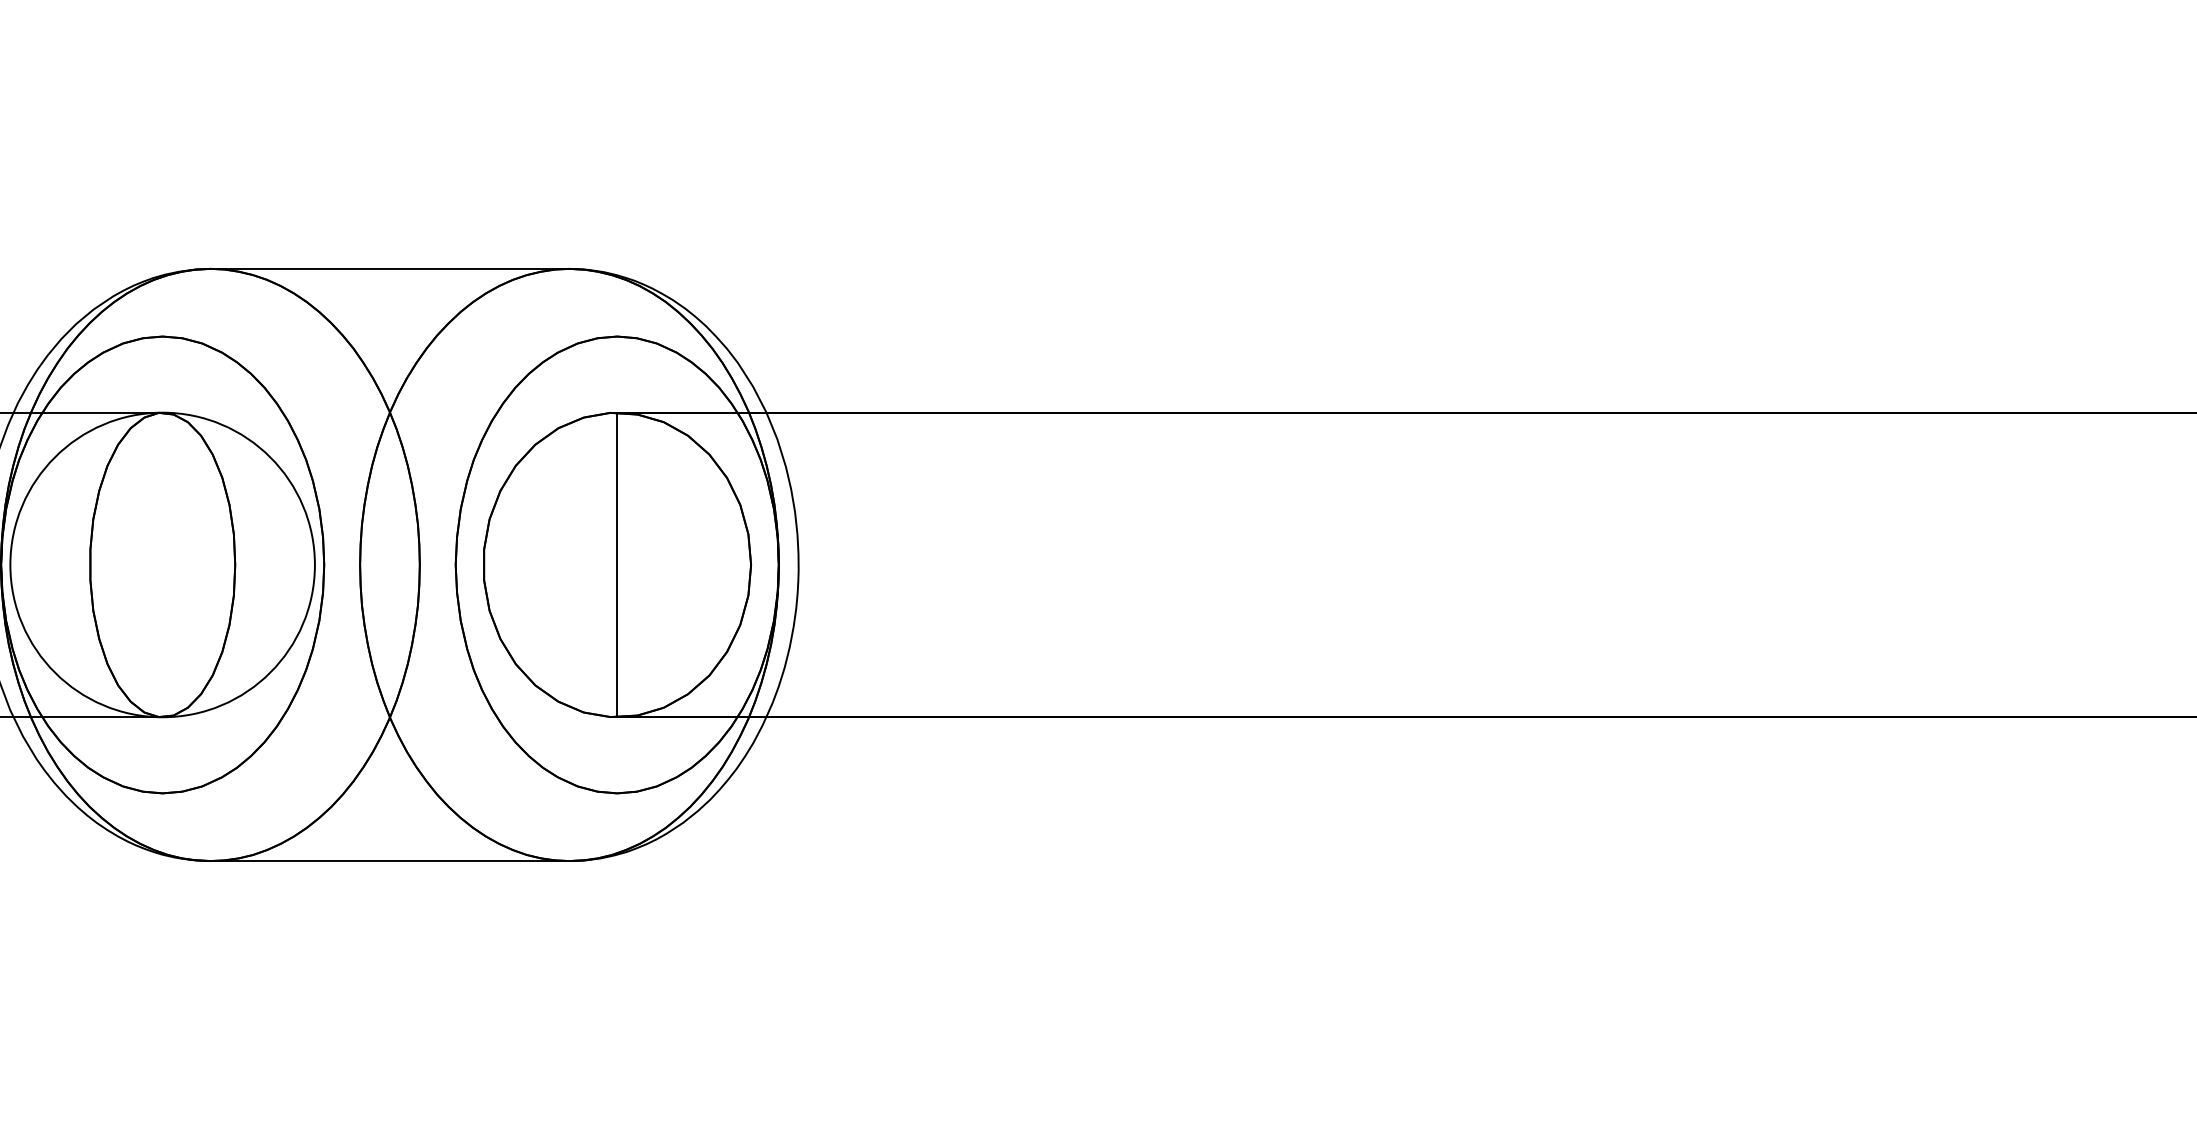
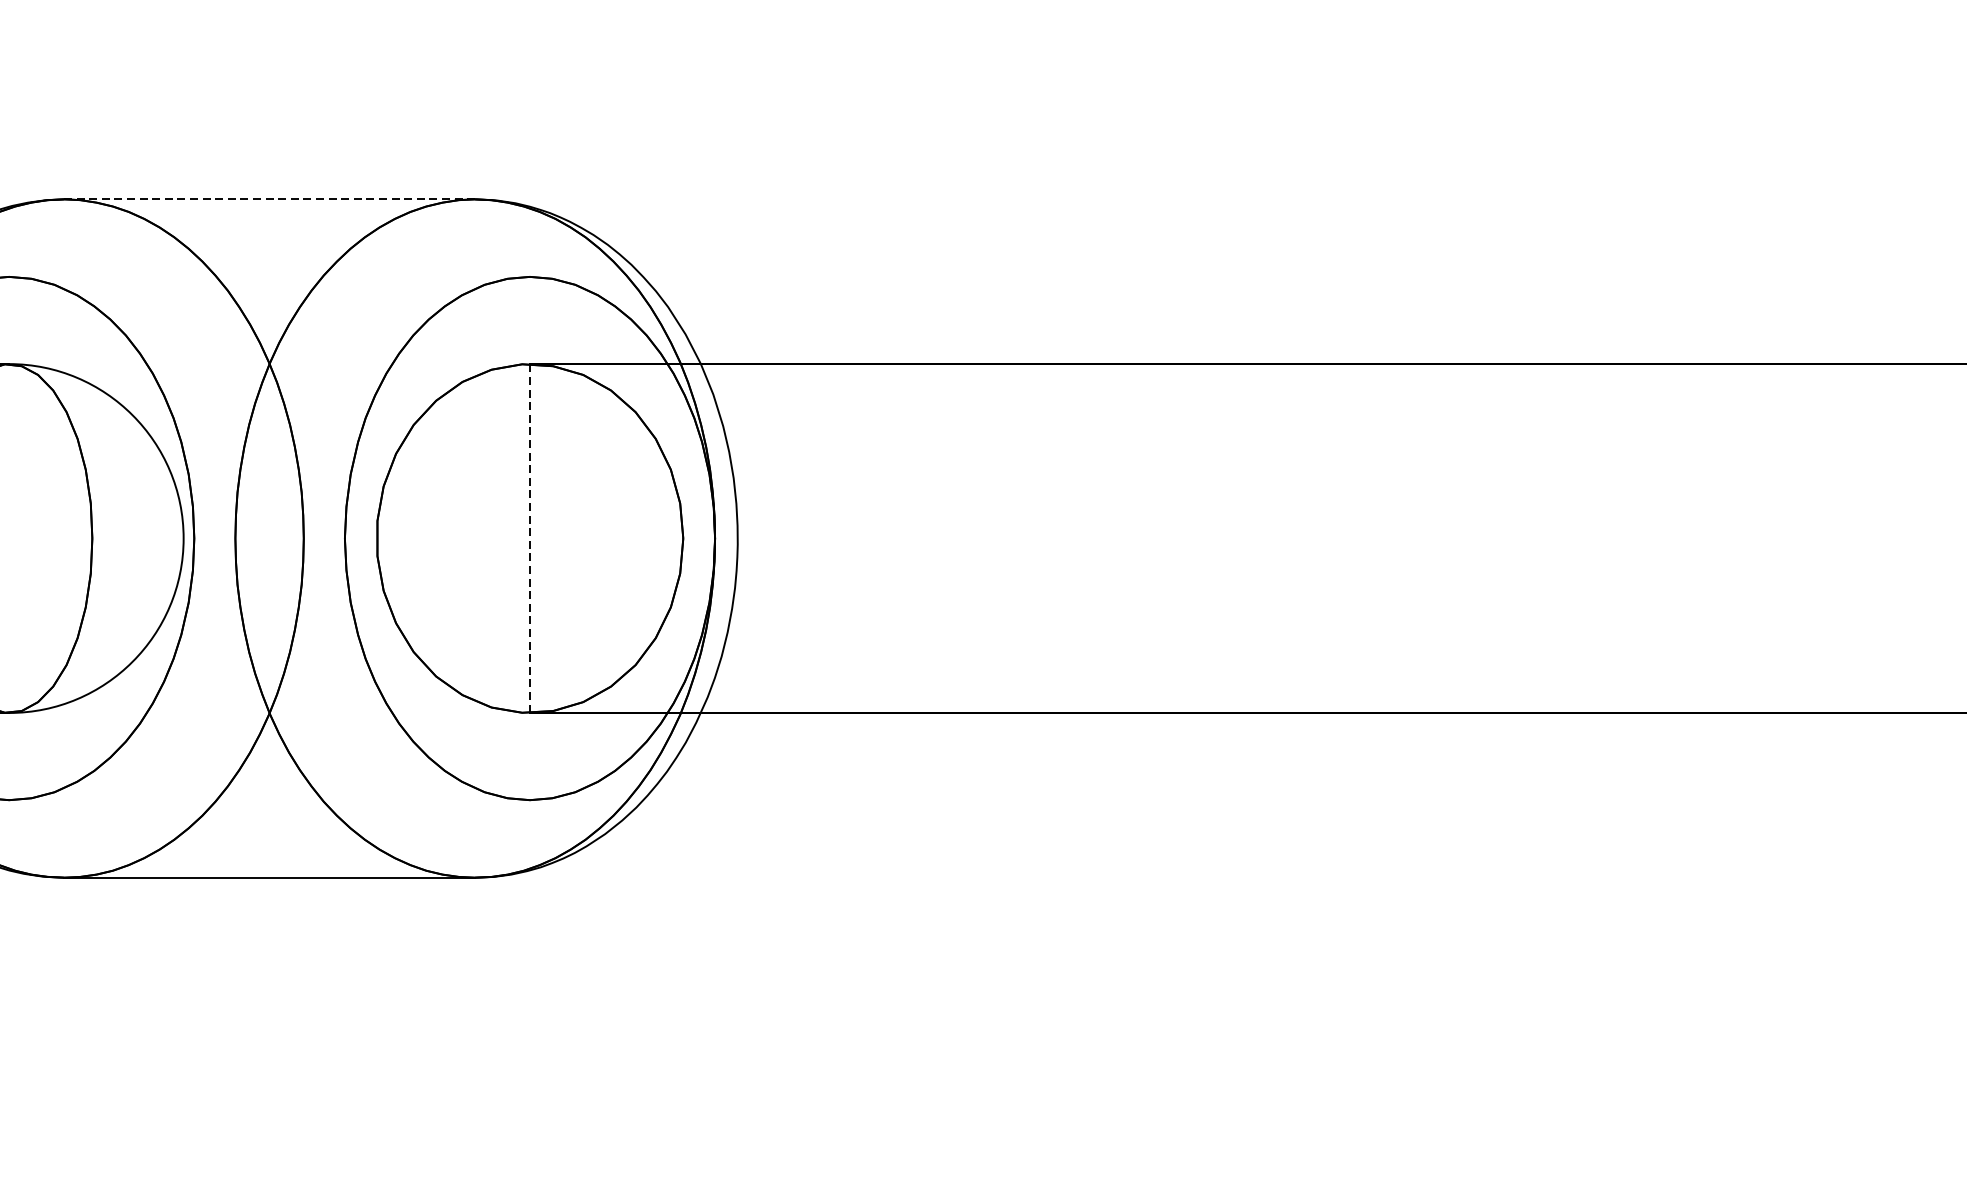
line: (389, 268) -> (269, 198), solid -> dashed
line: (617, 565) -> (530, 539), solid -> dashed

